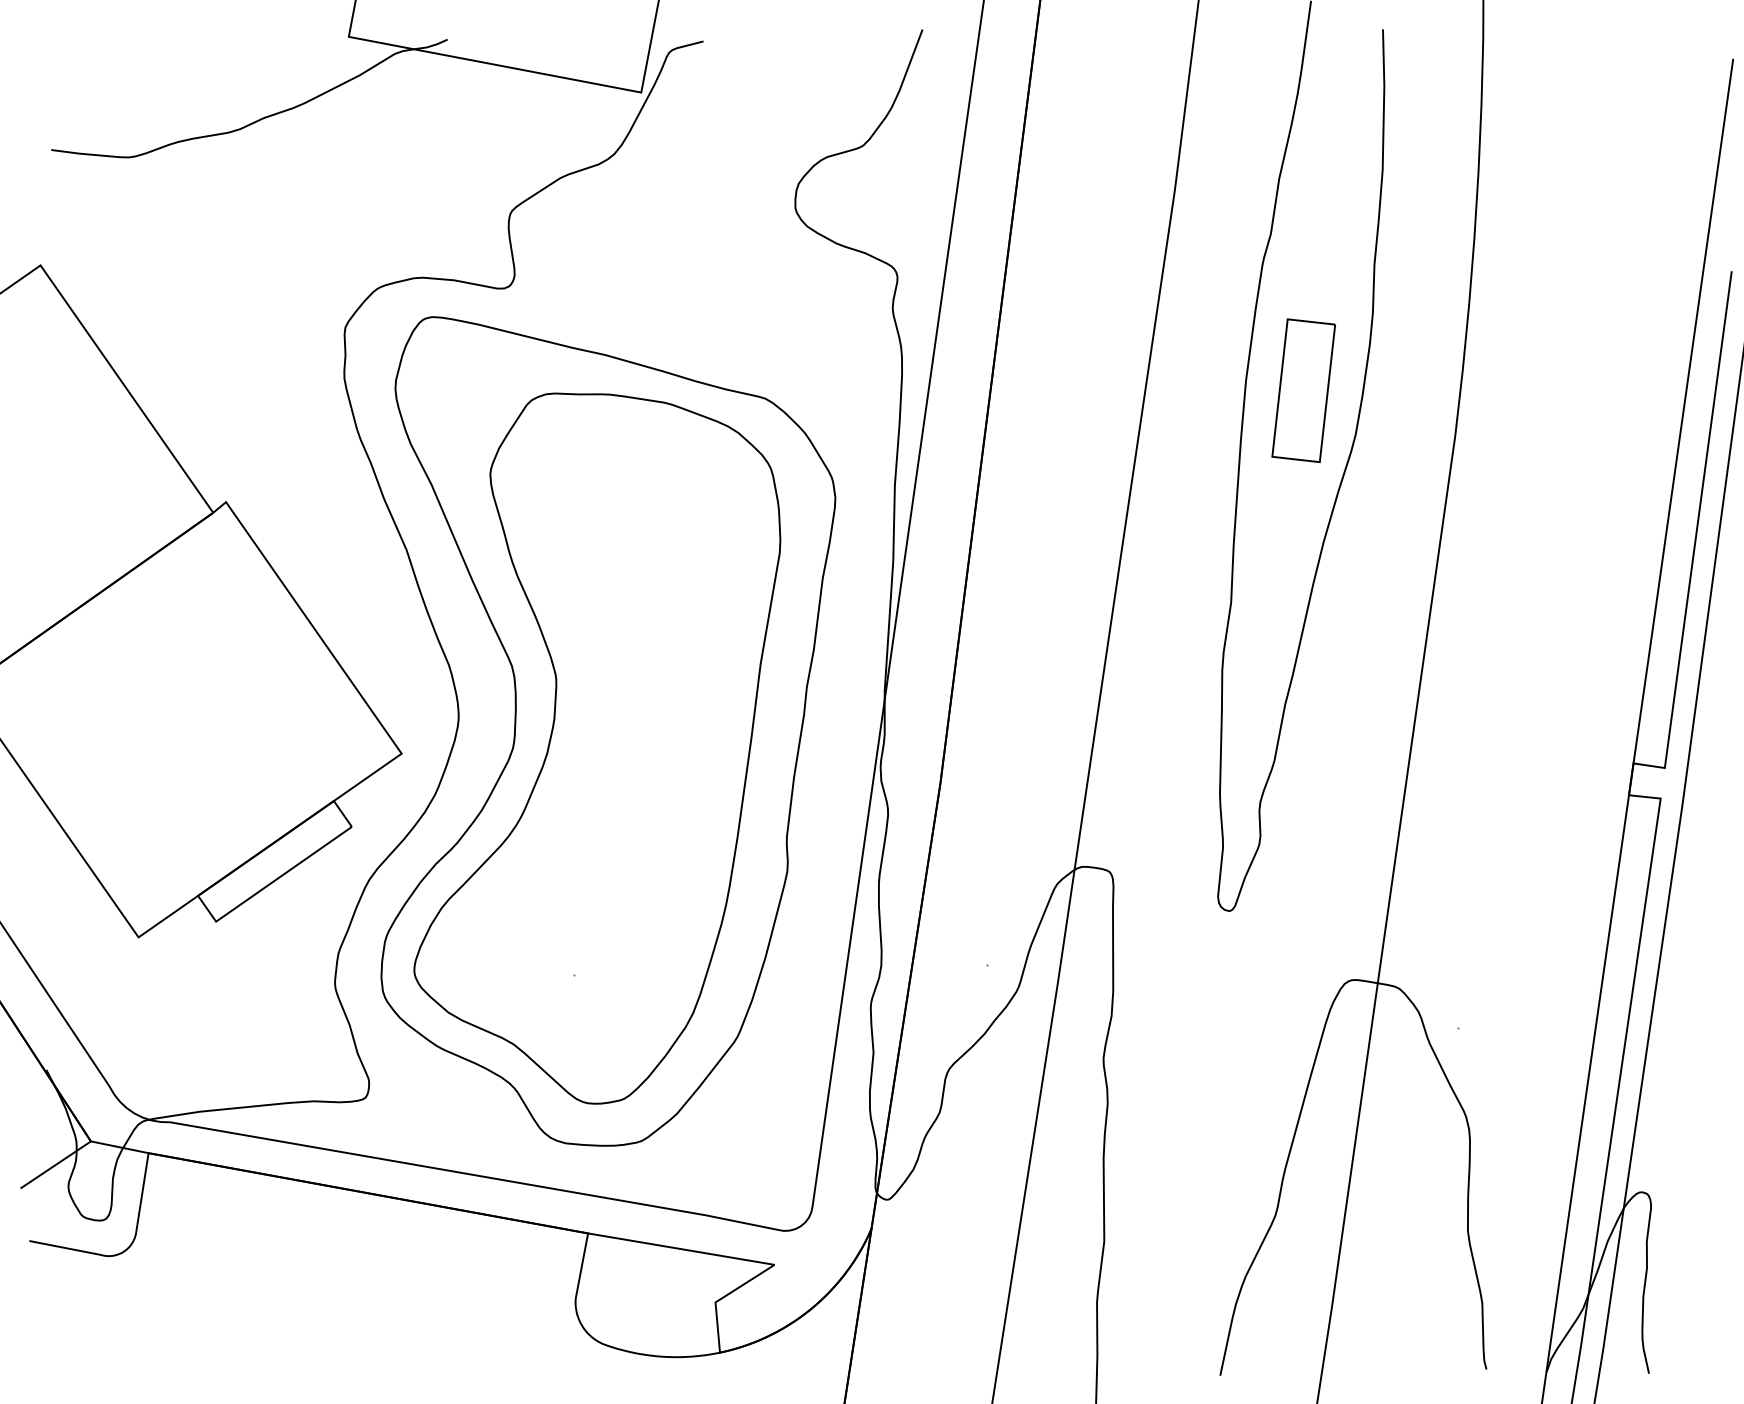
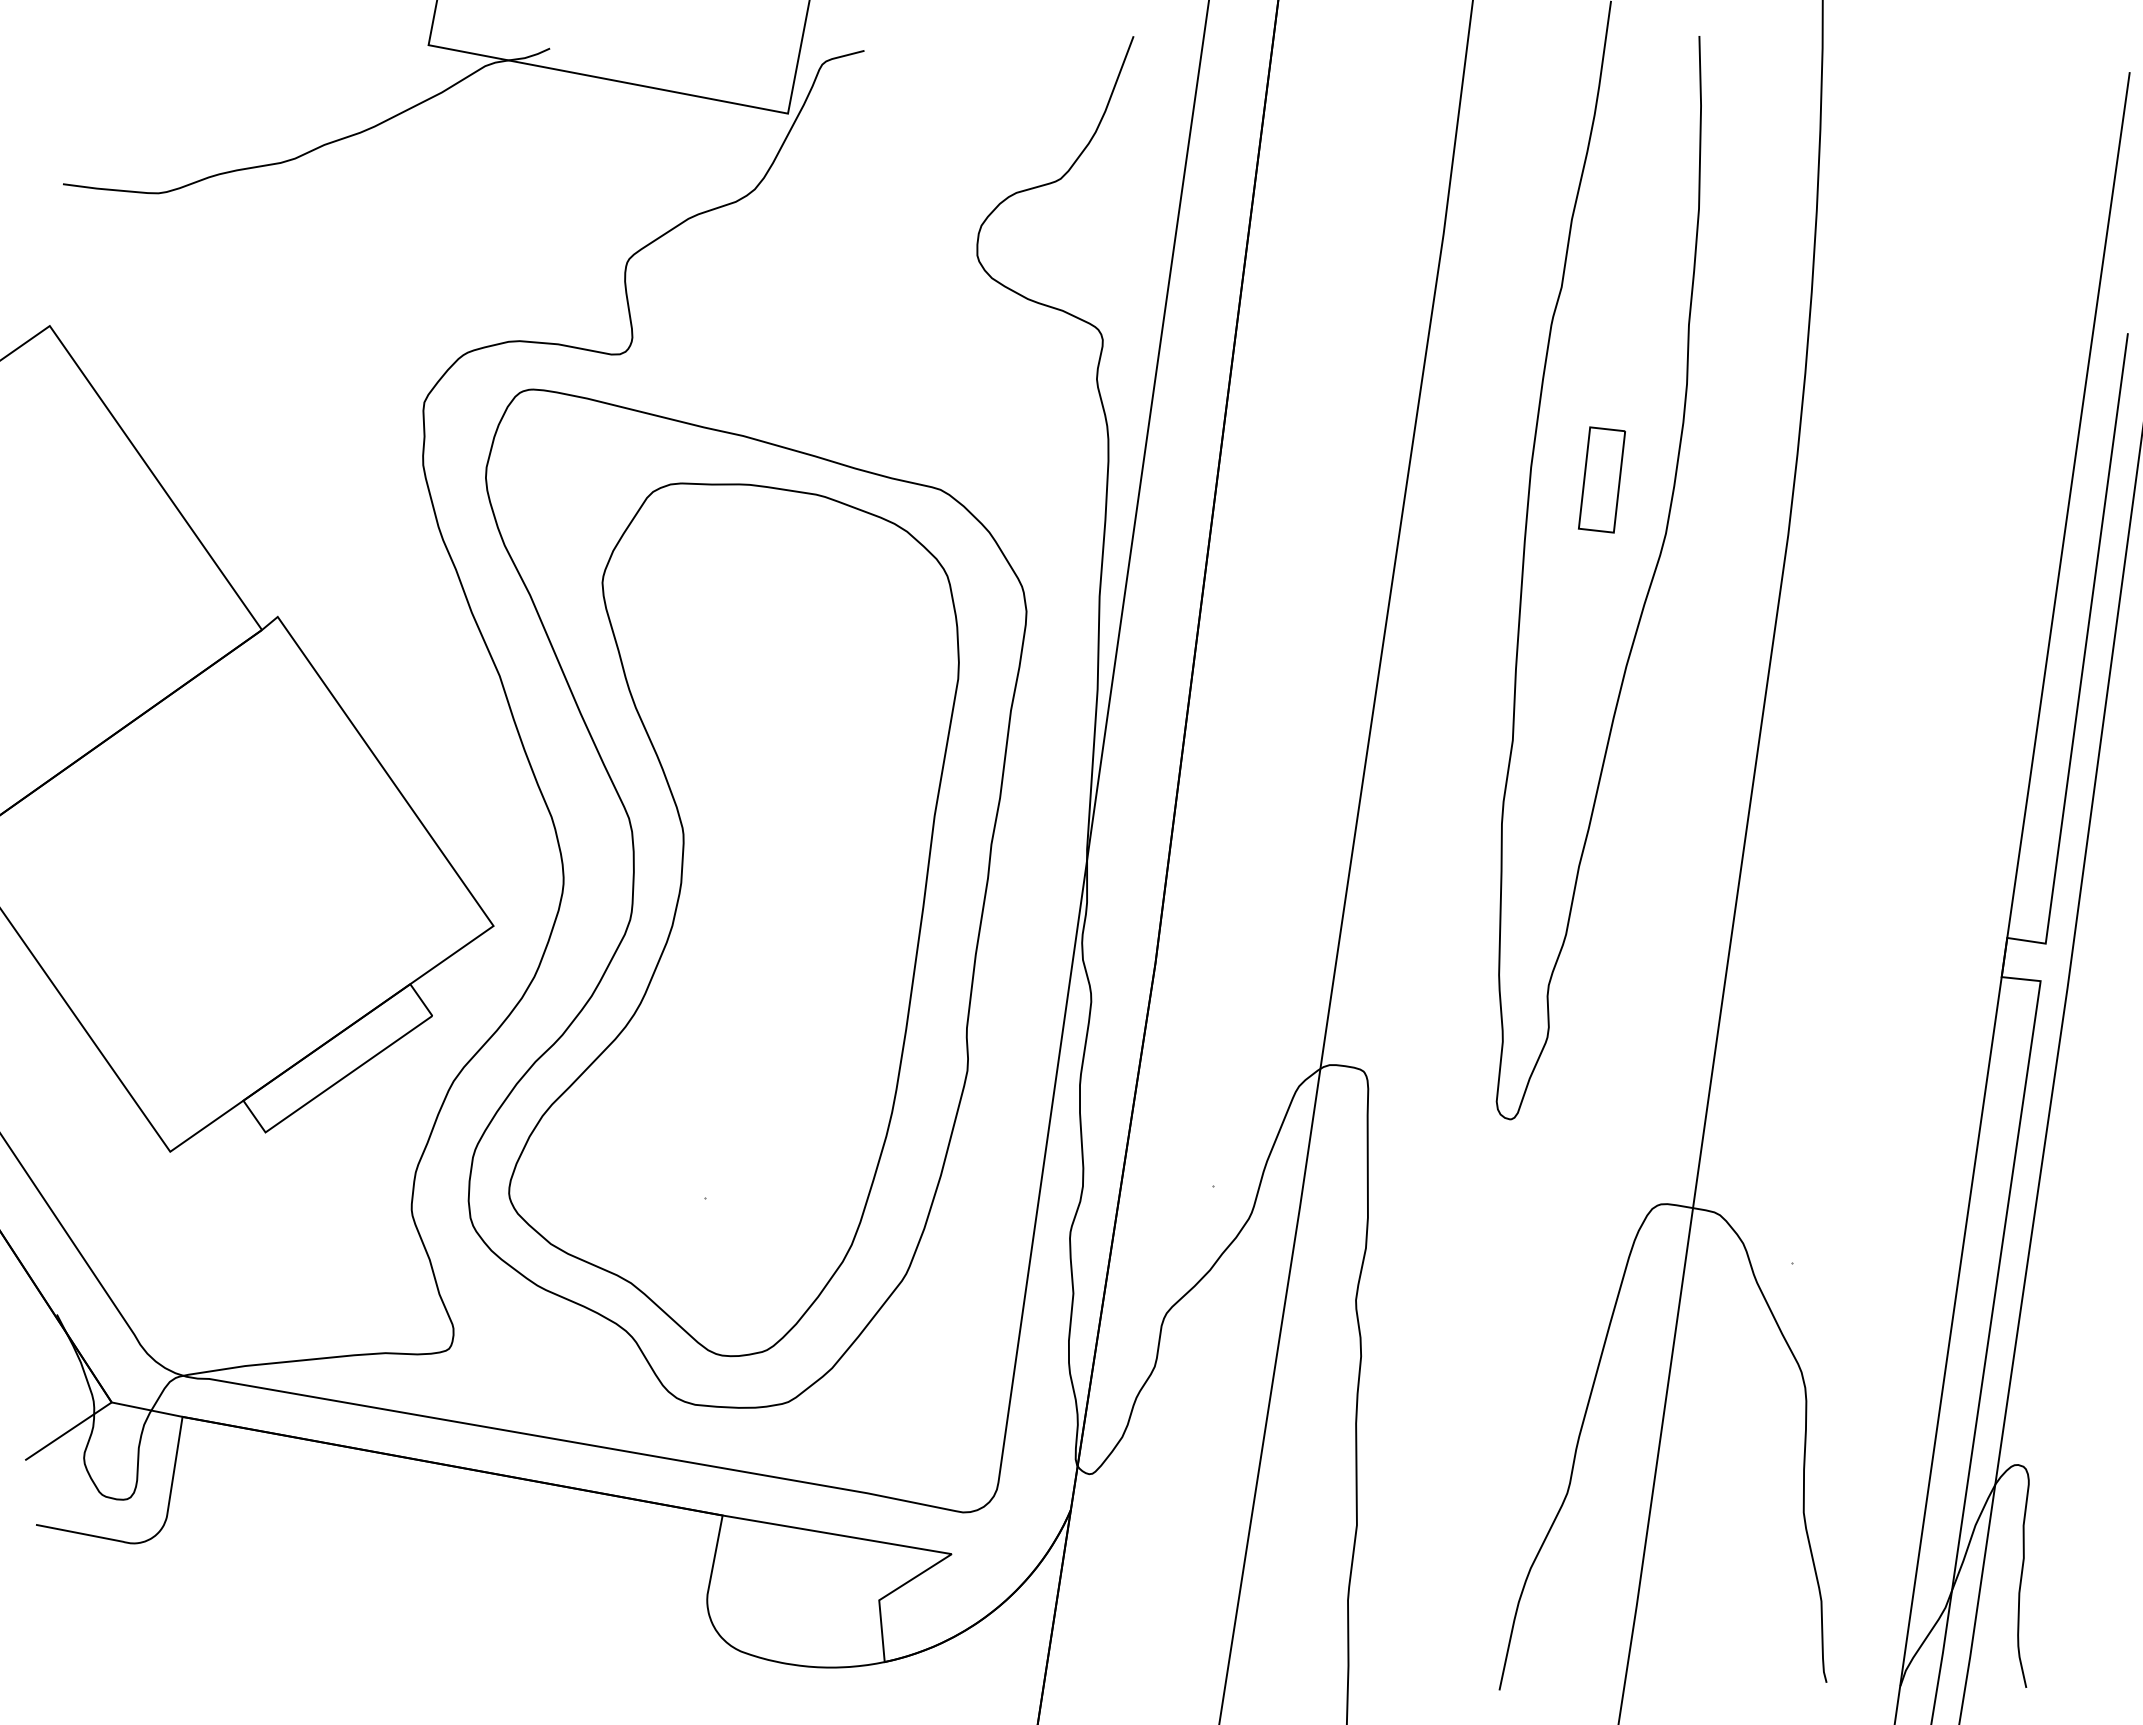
part: (1303, 390) -> (1601, 479), size x0.6

